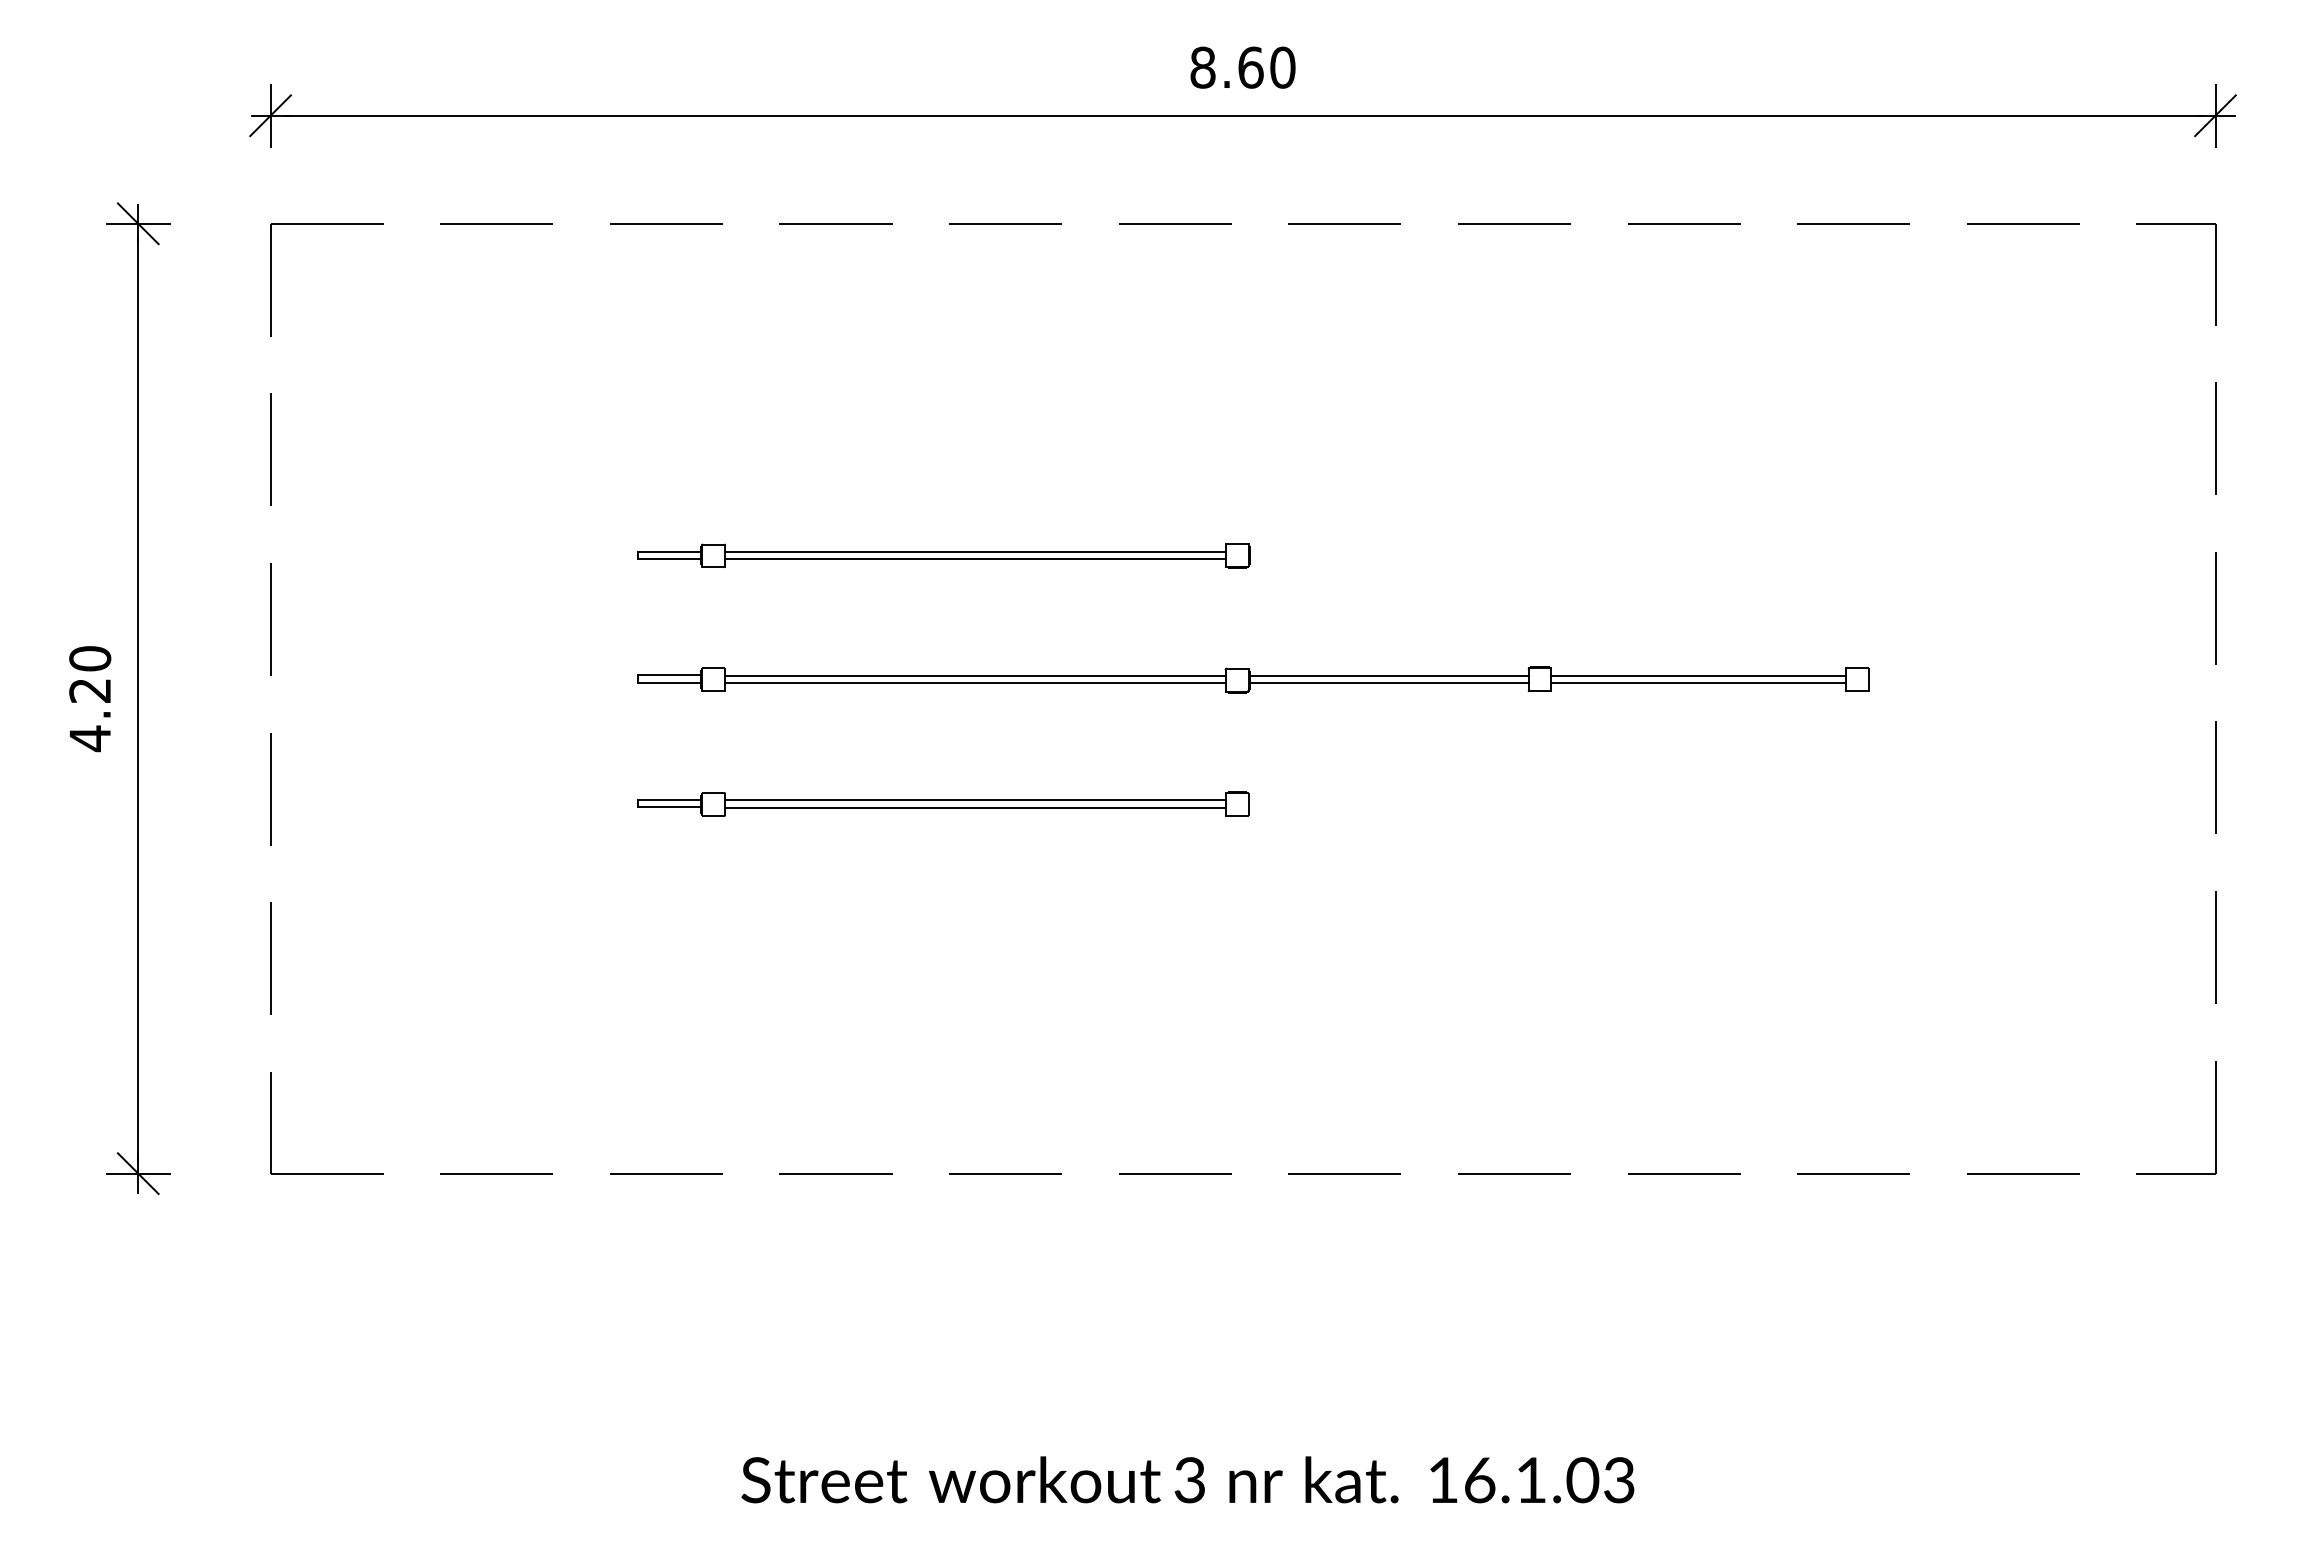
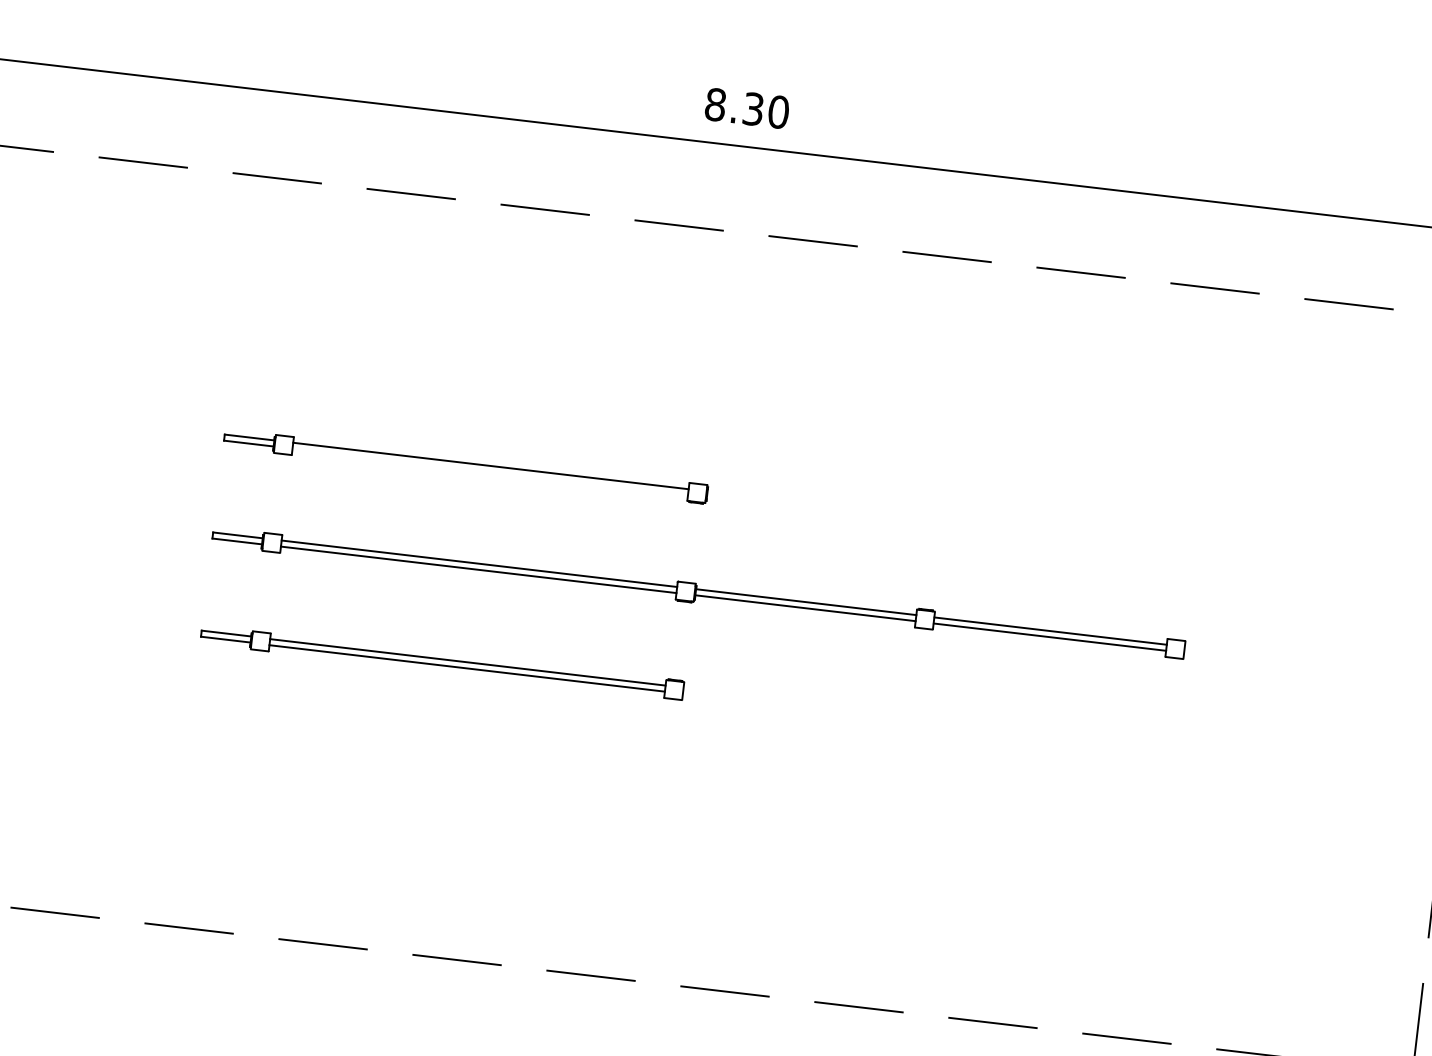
text: (1250, 67) -> (753, 109), 8.60 -> 8.30
line: (975, 559) -> (490, 472), removed

